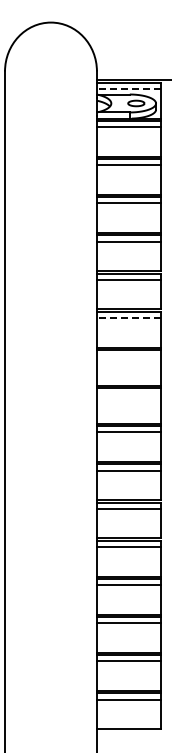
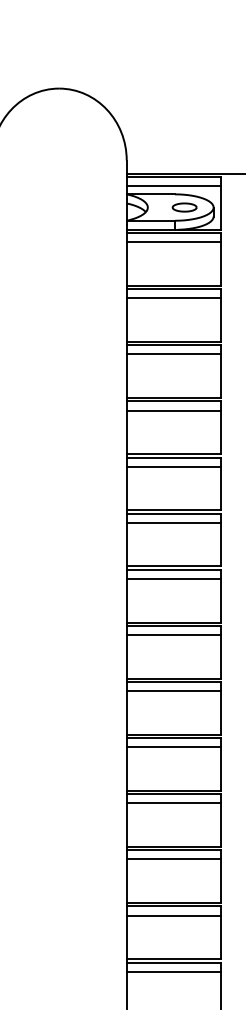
line: (128, 88) -> (173, 185), dashed -> solid
line: (128, 317) -> (173, 522), dashed -> solid
line: (128, 356) -> (173, 579), added
line: (128, 394) -> (173, 635), added

